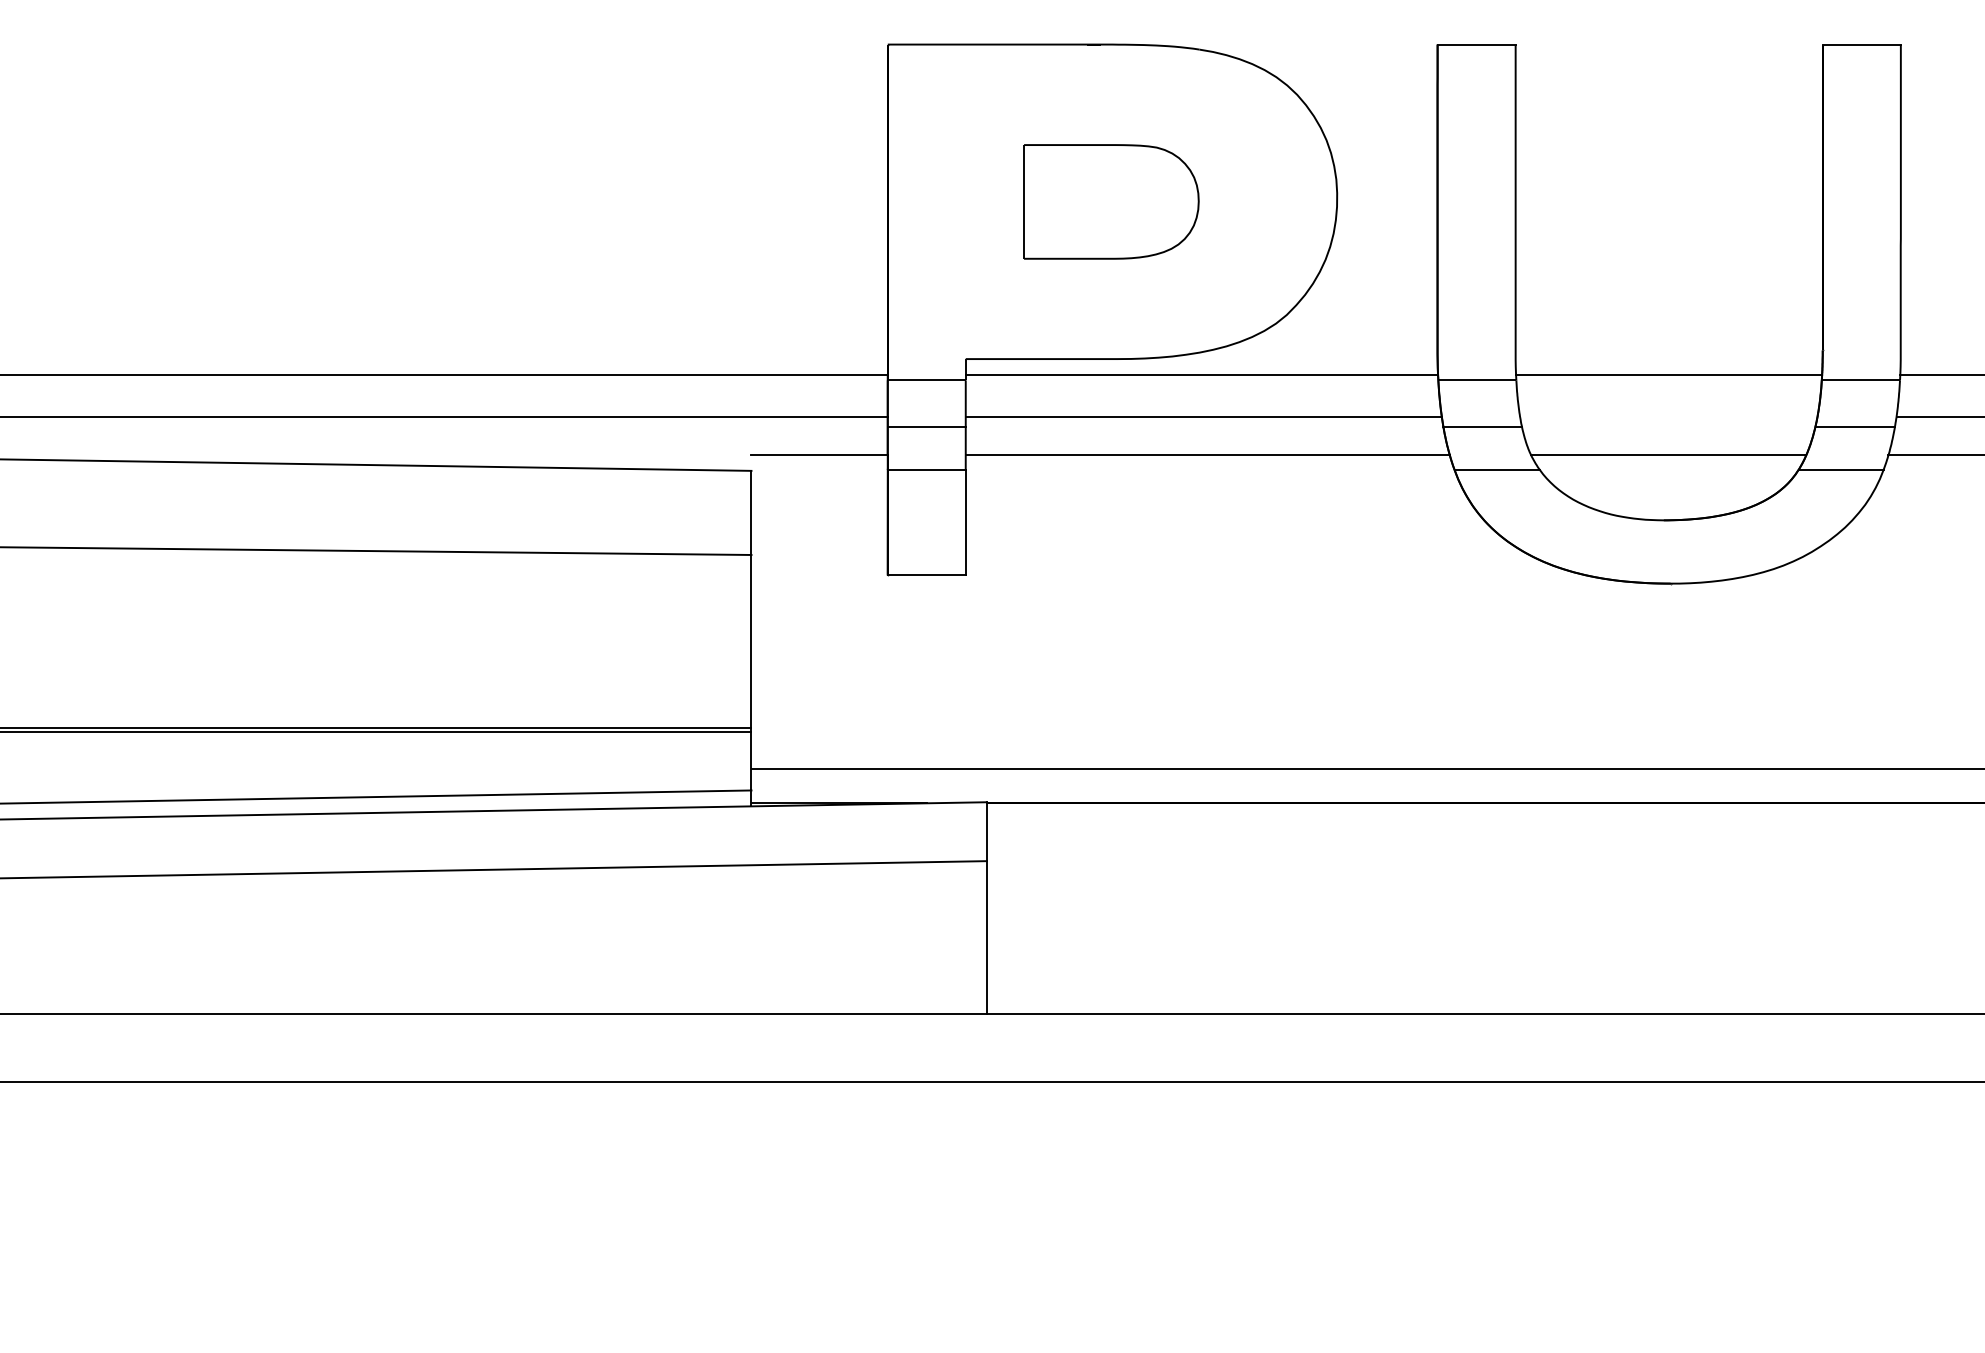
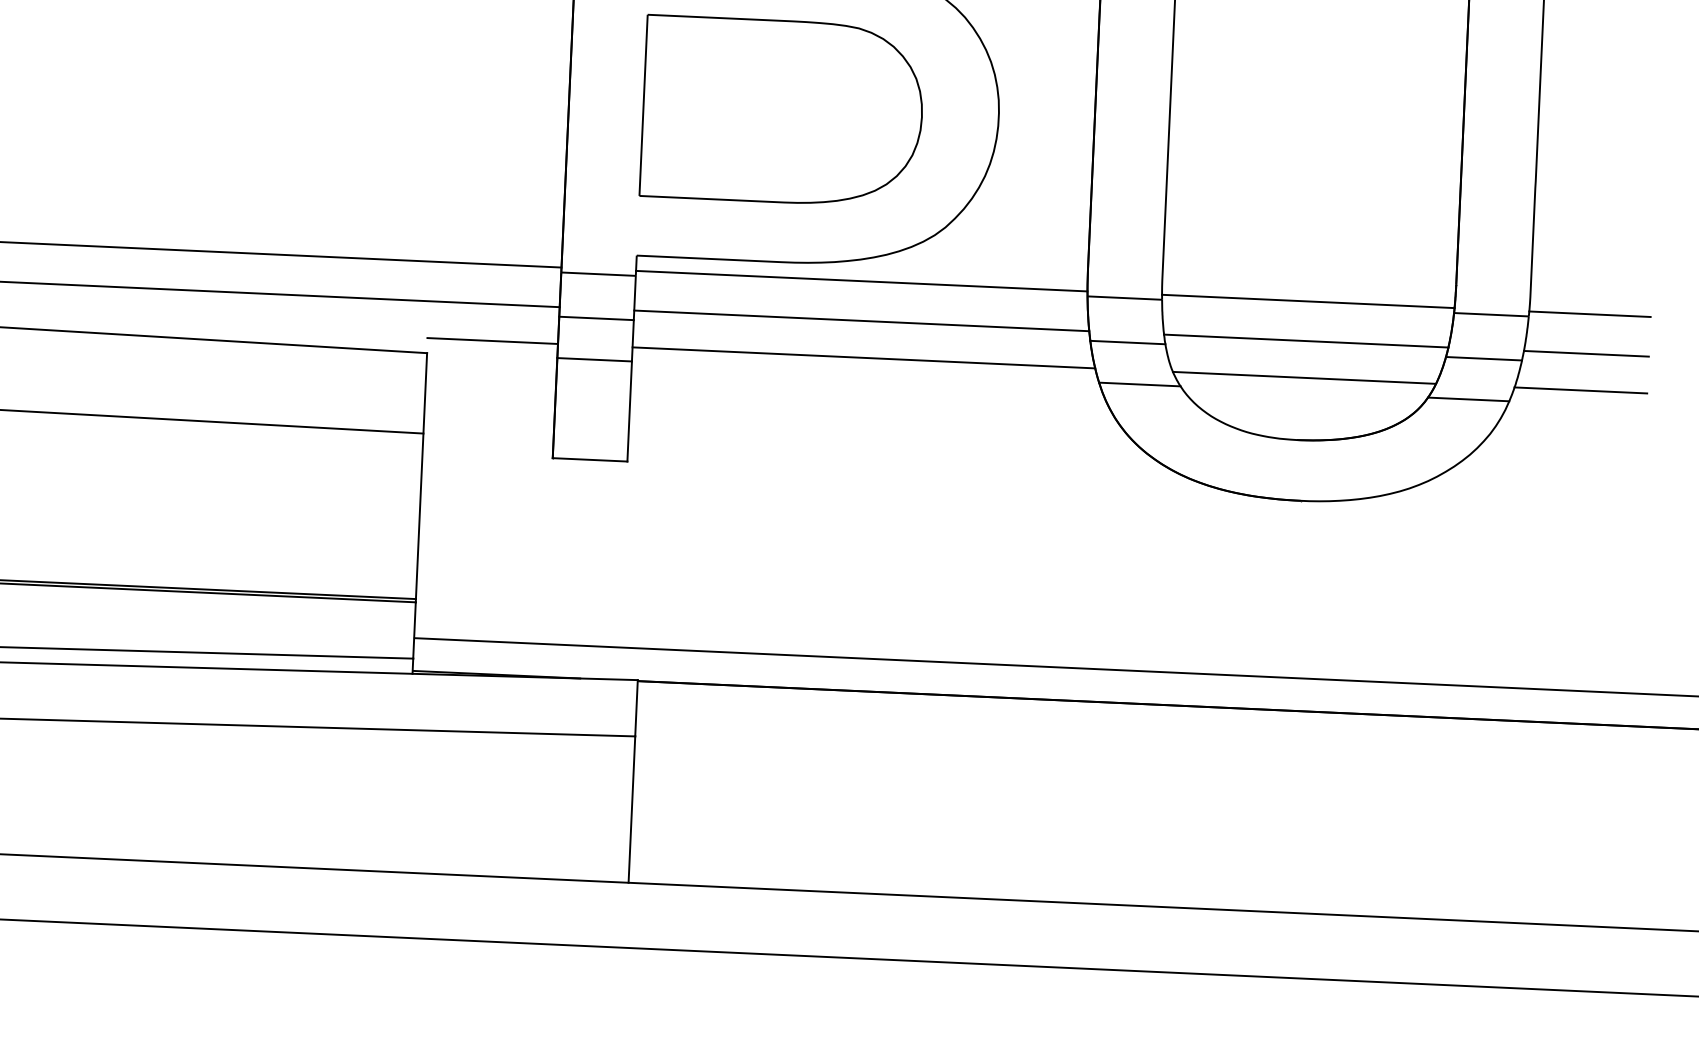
part: (1111, 201) -> (782, 111), size x1.67
line: (1668, 416) -> (1305, 340), added

